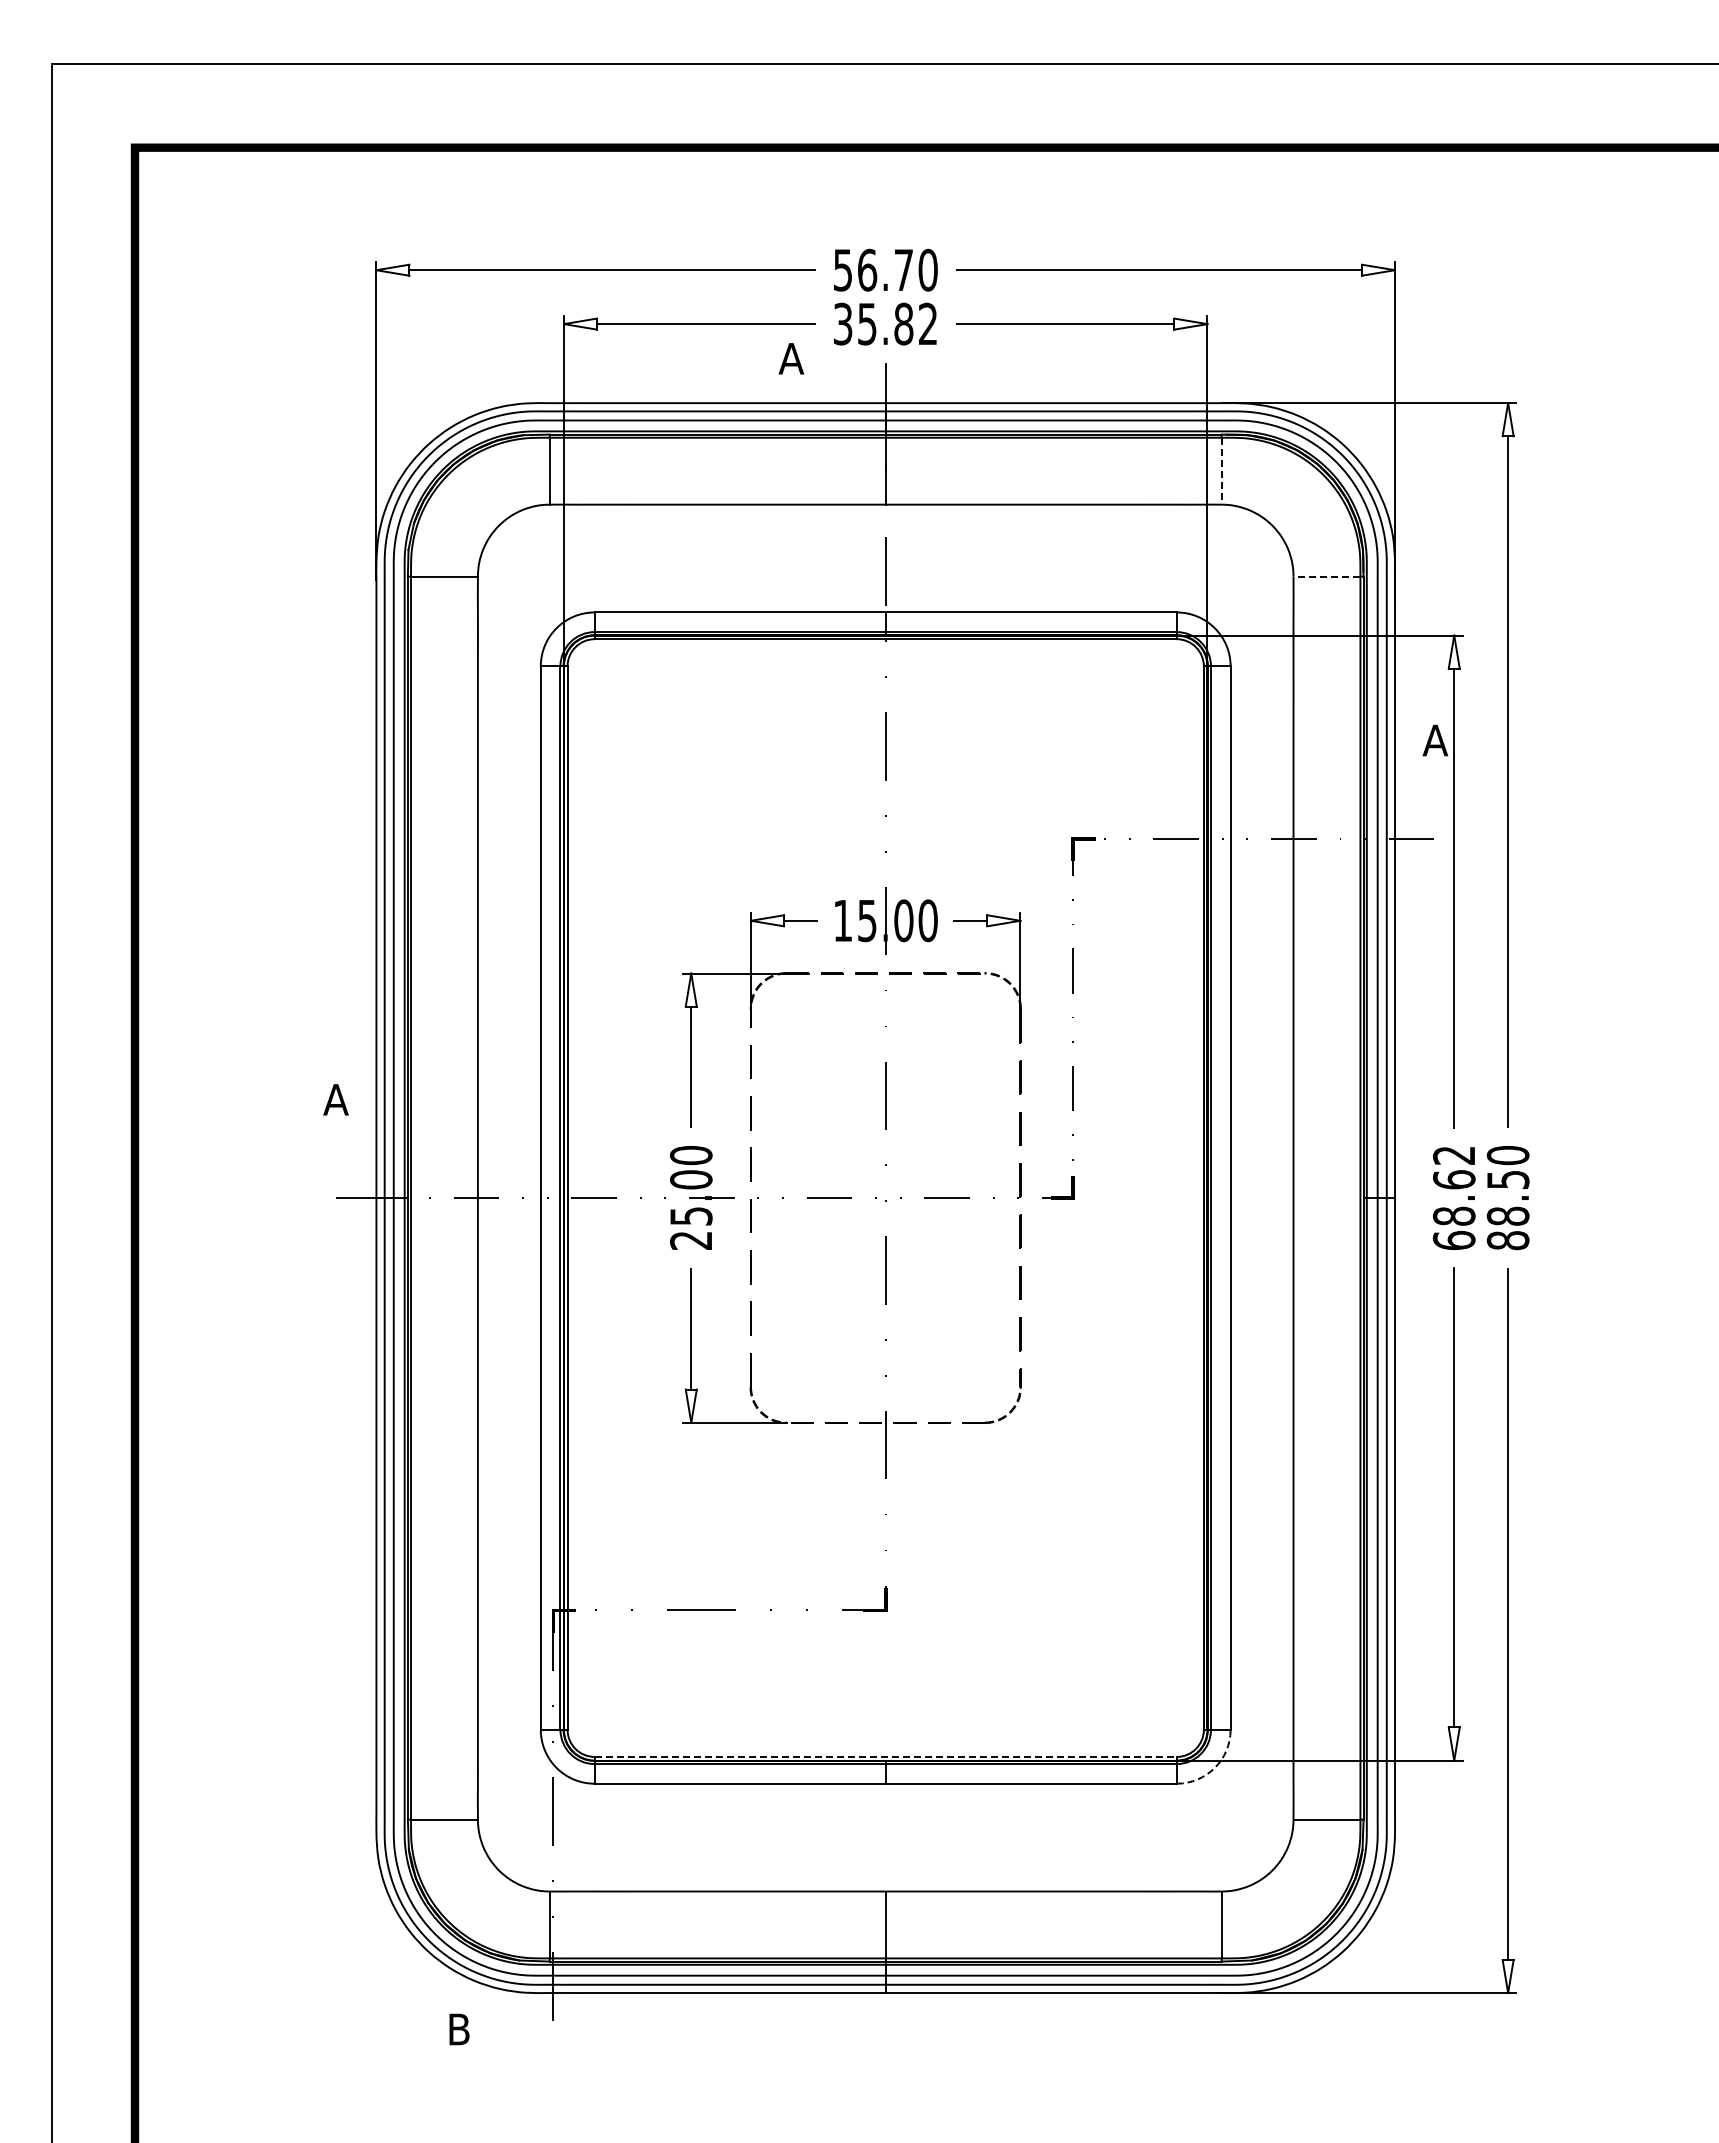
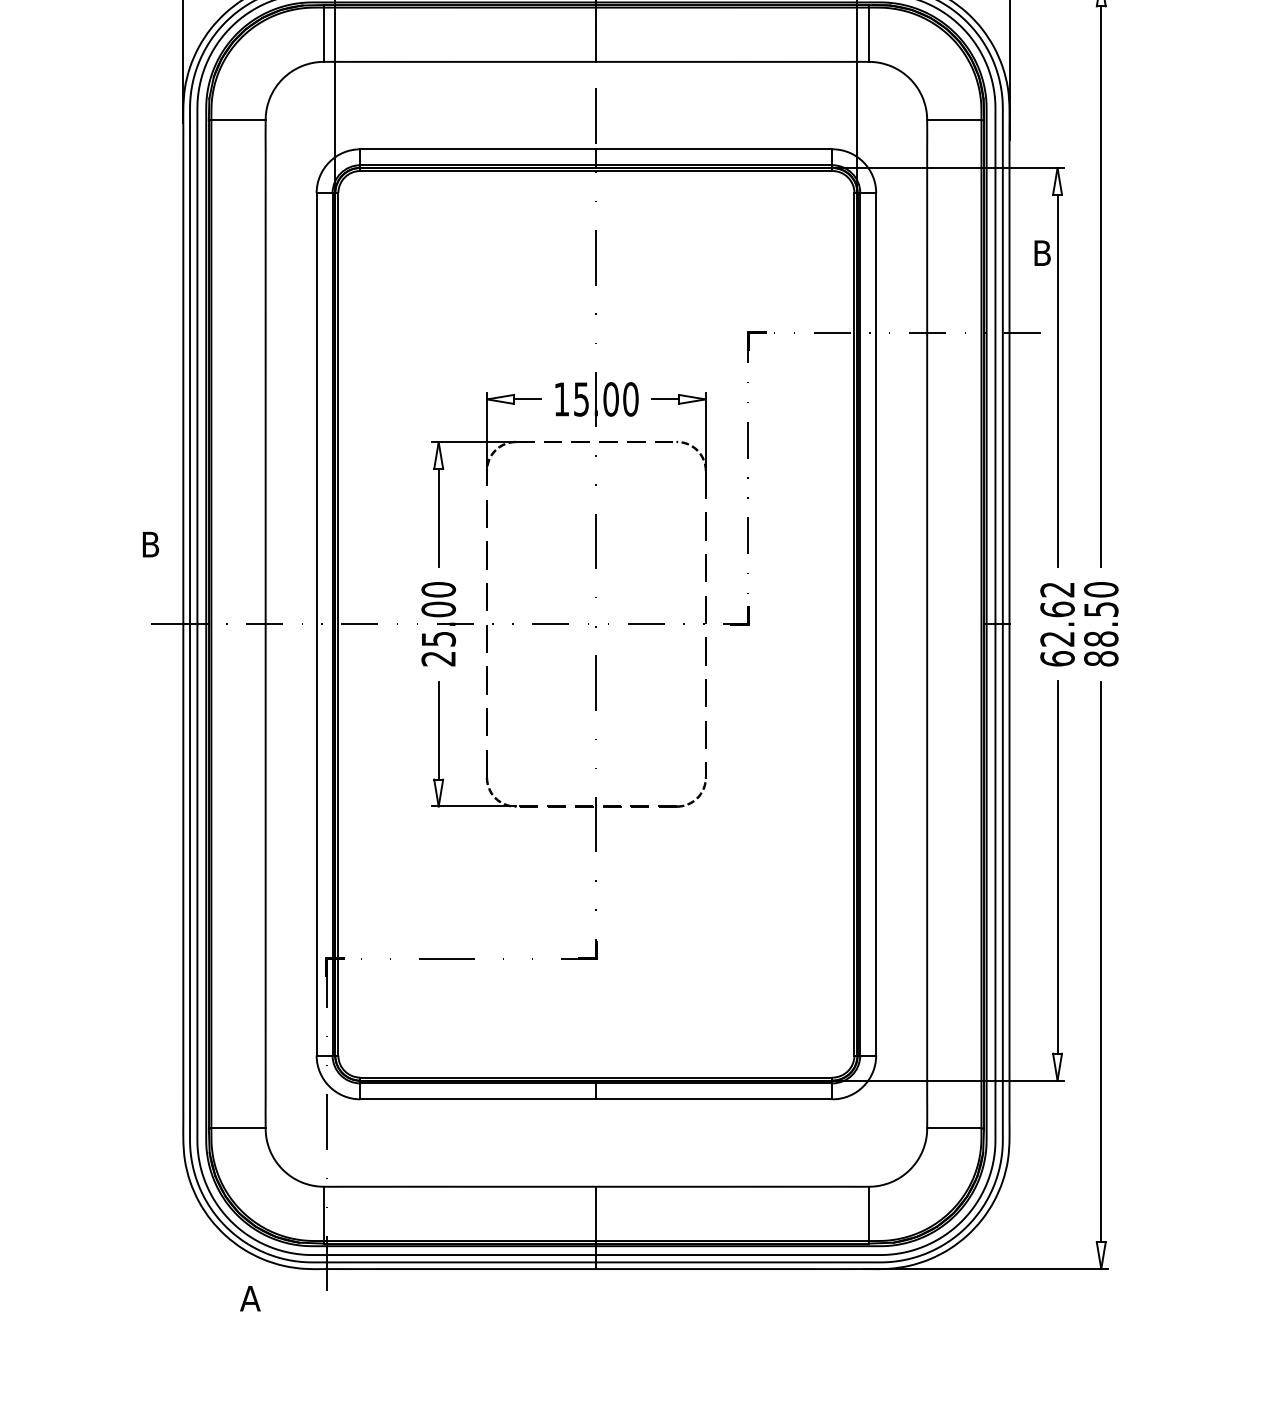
line: (1221, 471) -> (868, 34), dashed -> solid
line: (1326, 576) -> (953, 120), dashed -> solid
text: (1435, 740) -> (1042, 253), A -> B
text: (335, 1099) -> (150, 544), A -> B
text: (1454, 1215) -> (1057, 638), 68.62 -> 62.62
line: (886, 1756) -> (597, 1077), dashed -> solid
arc: (1214, 1767) -> (863, 1086), dashed -> solid
text: (458, 2029) -> (249, 1298), B -> A

